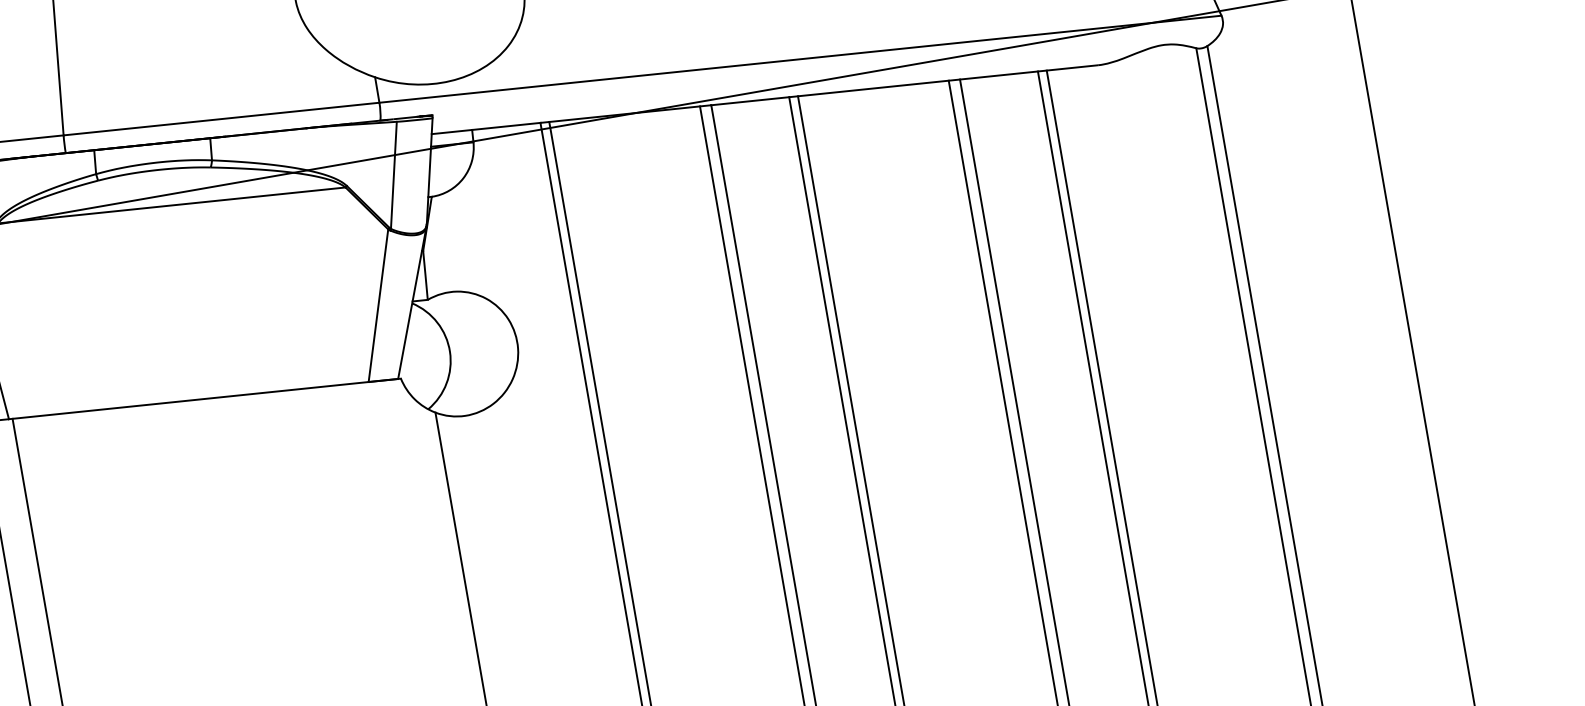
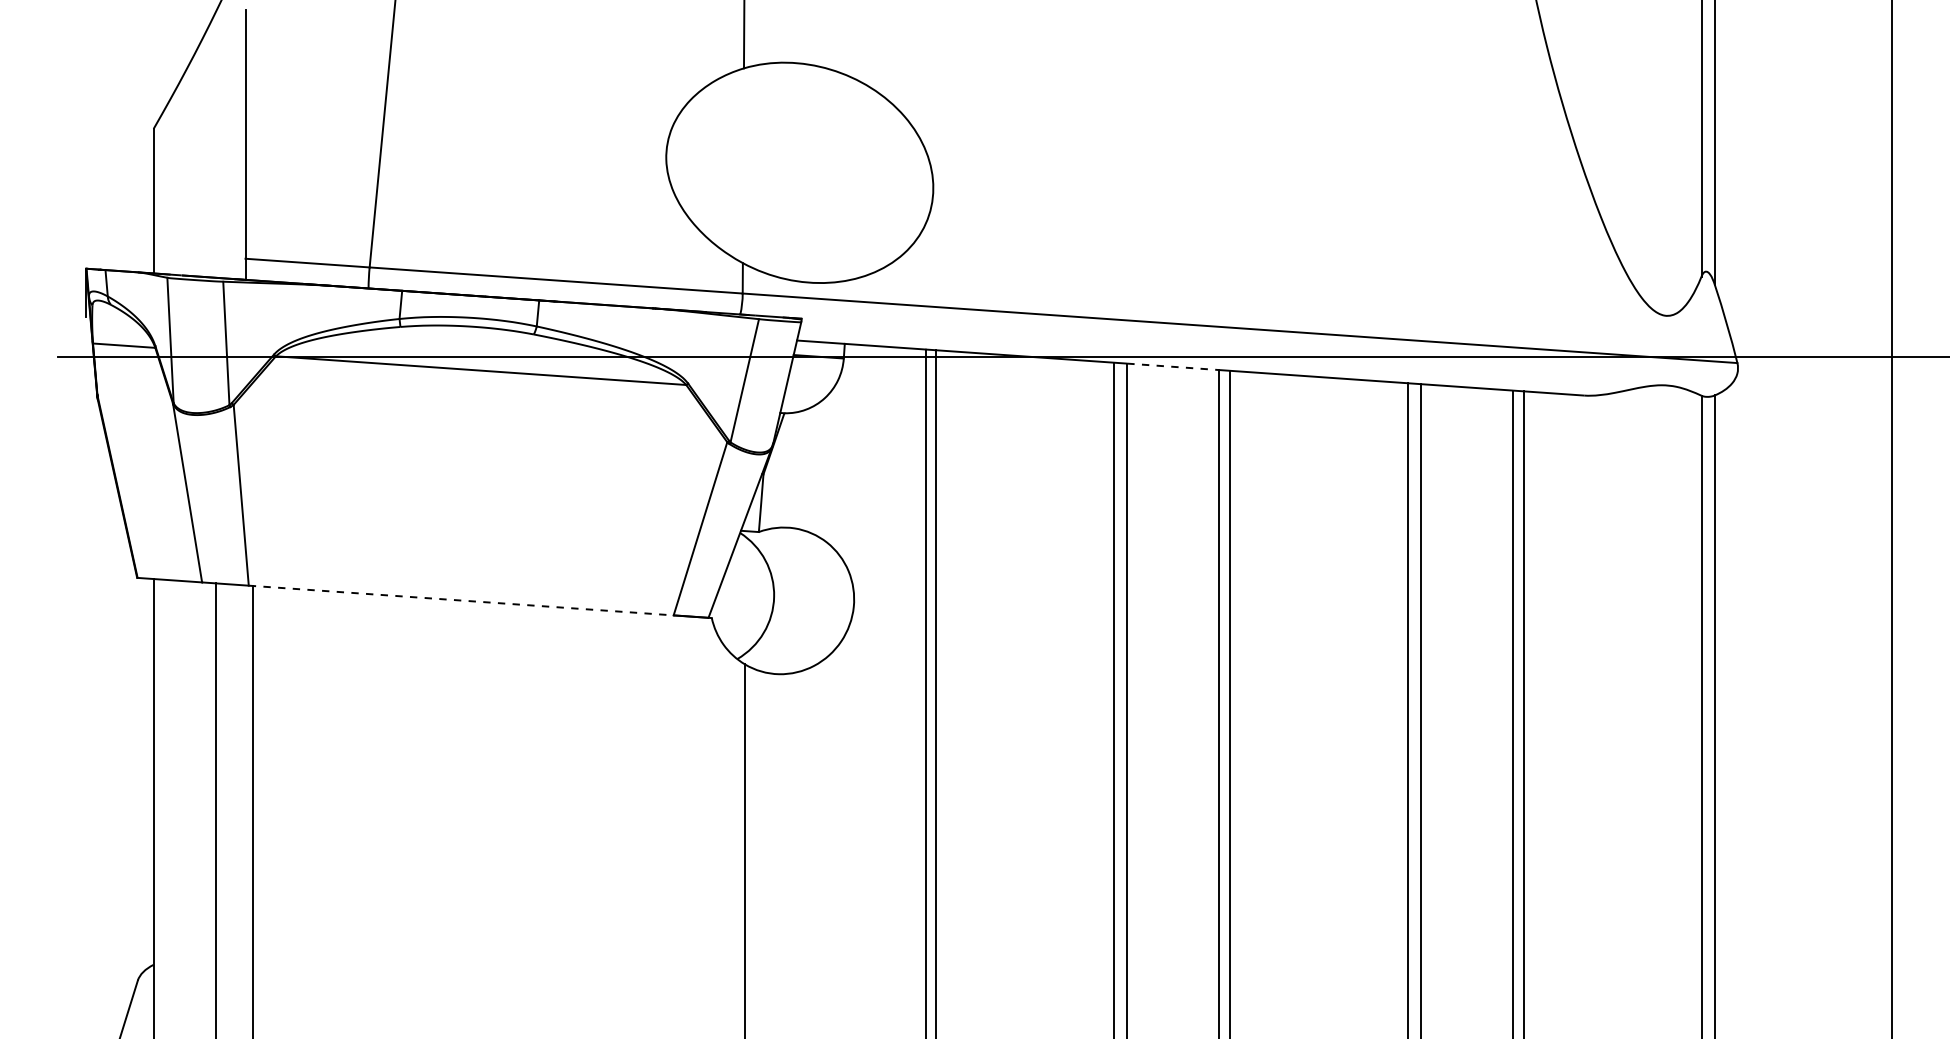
line: (750, 100) -> (1173, 366), solid -> dashed
line: (189, 400) -> (461, 600), solid -> dashed

